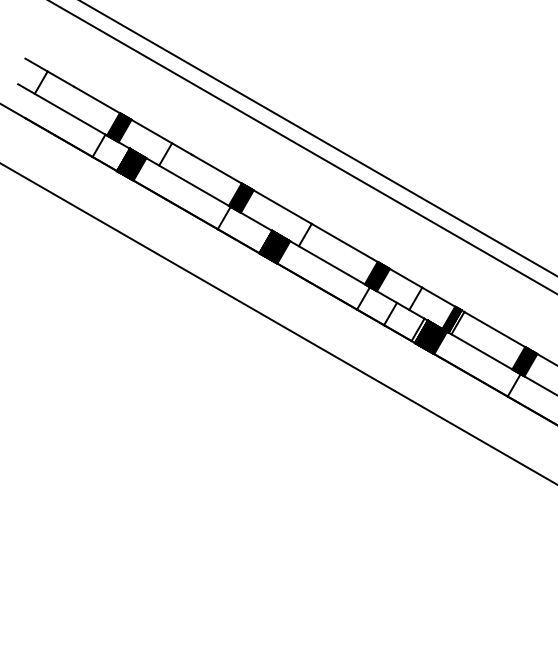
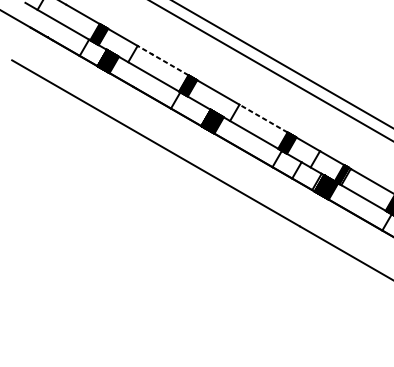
line: (206, 163) -> (162, 60), solid -> dashed
line: (344, 242) -> (263, 118), solid -> dashed

